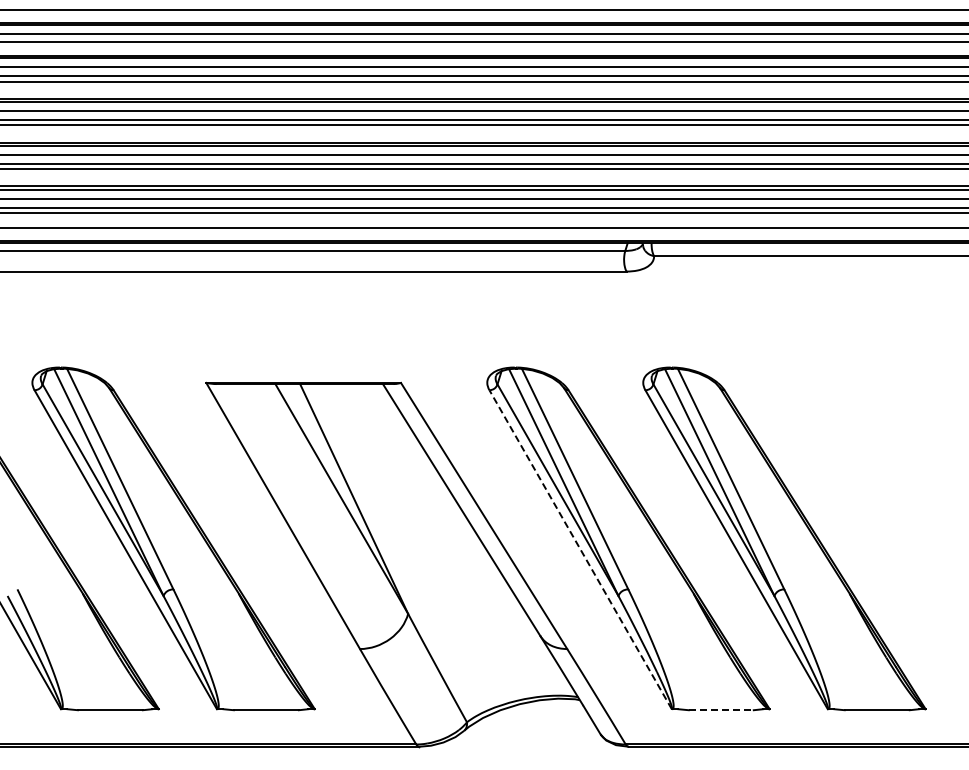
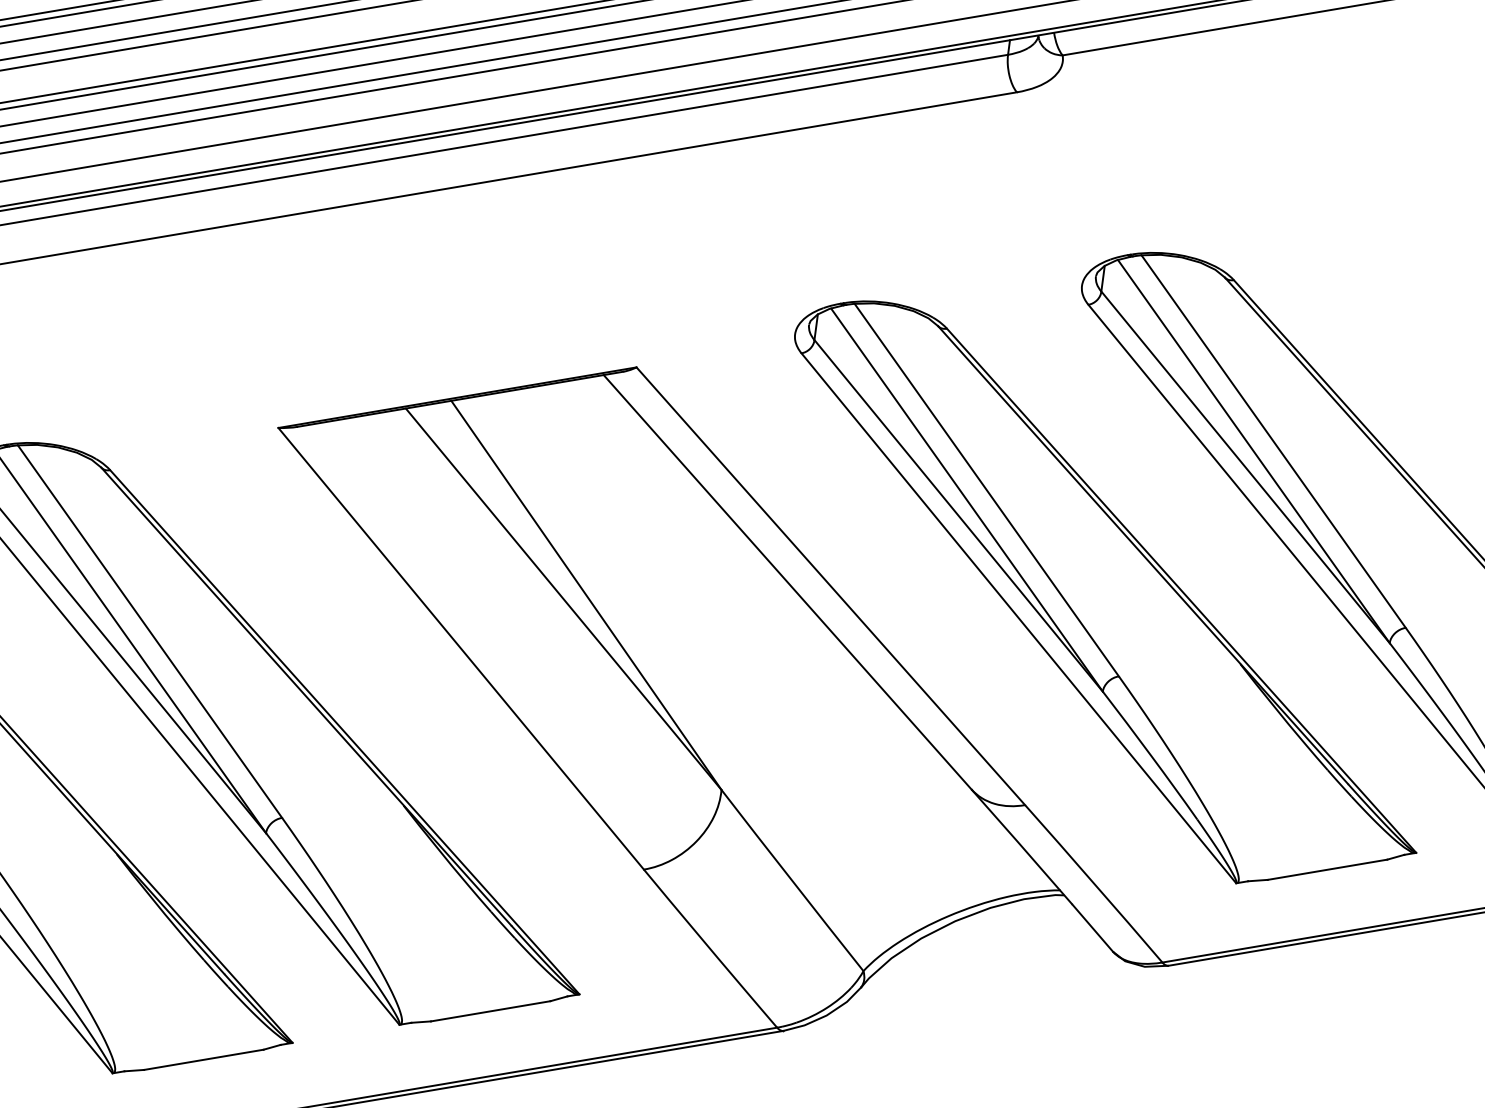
line: (580, 549) -> (1018, 617), dashed -> solid
line: (721, 710) -> (1327, 870), dashed -> solid

